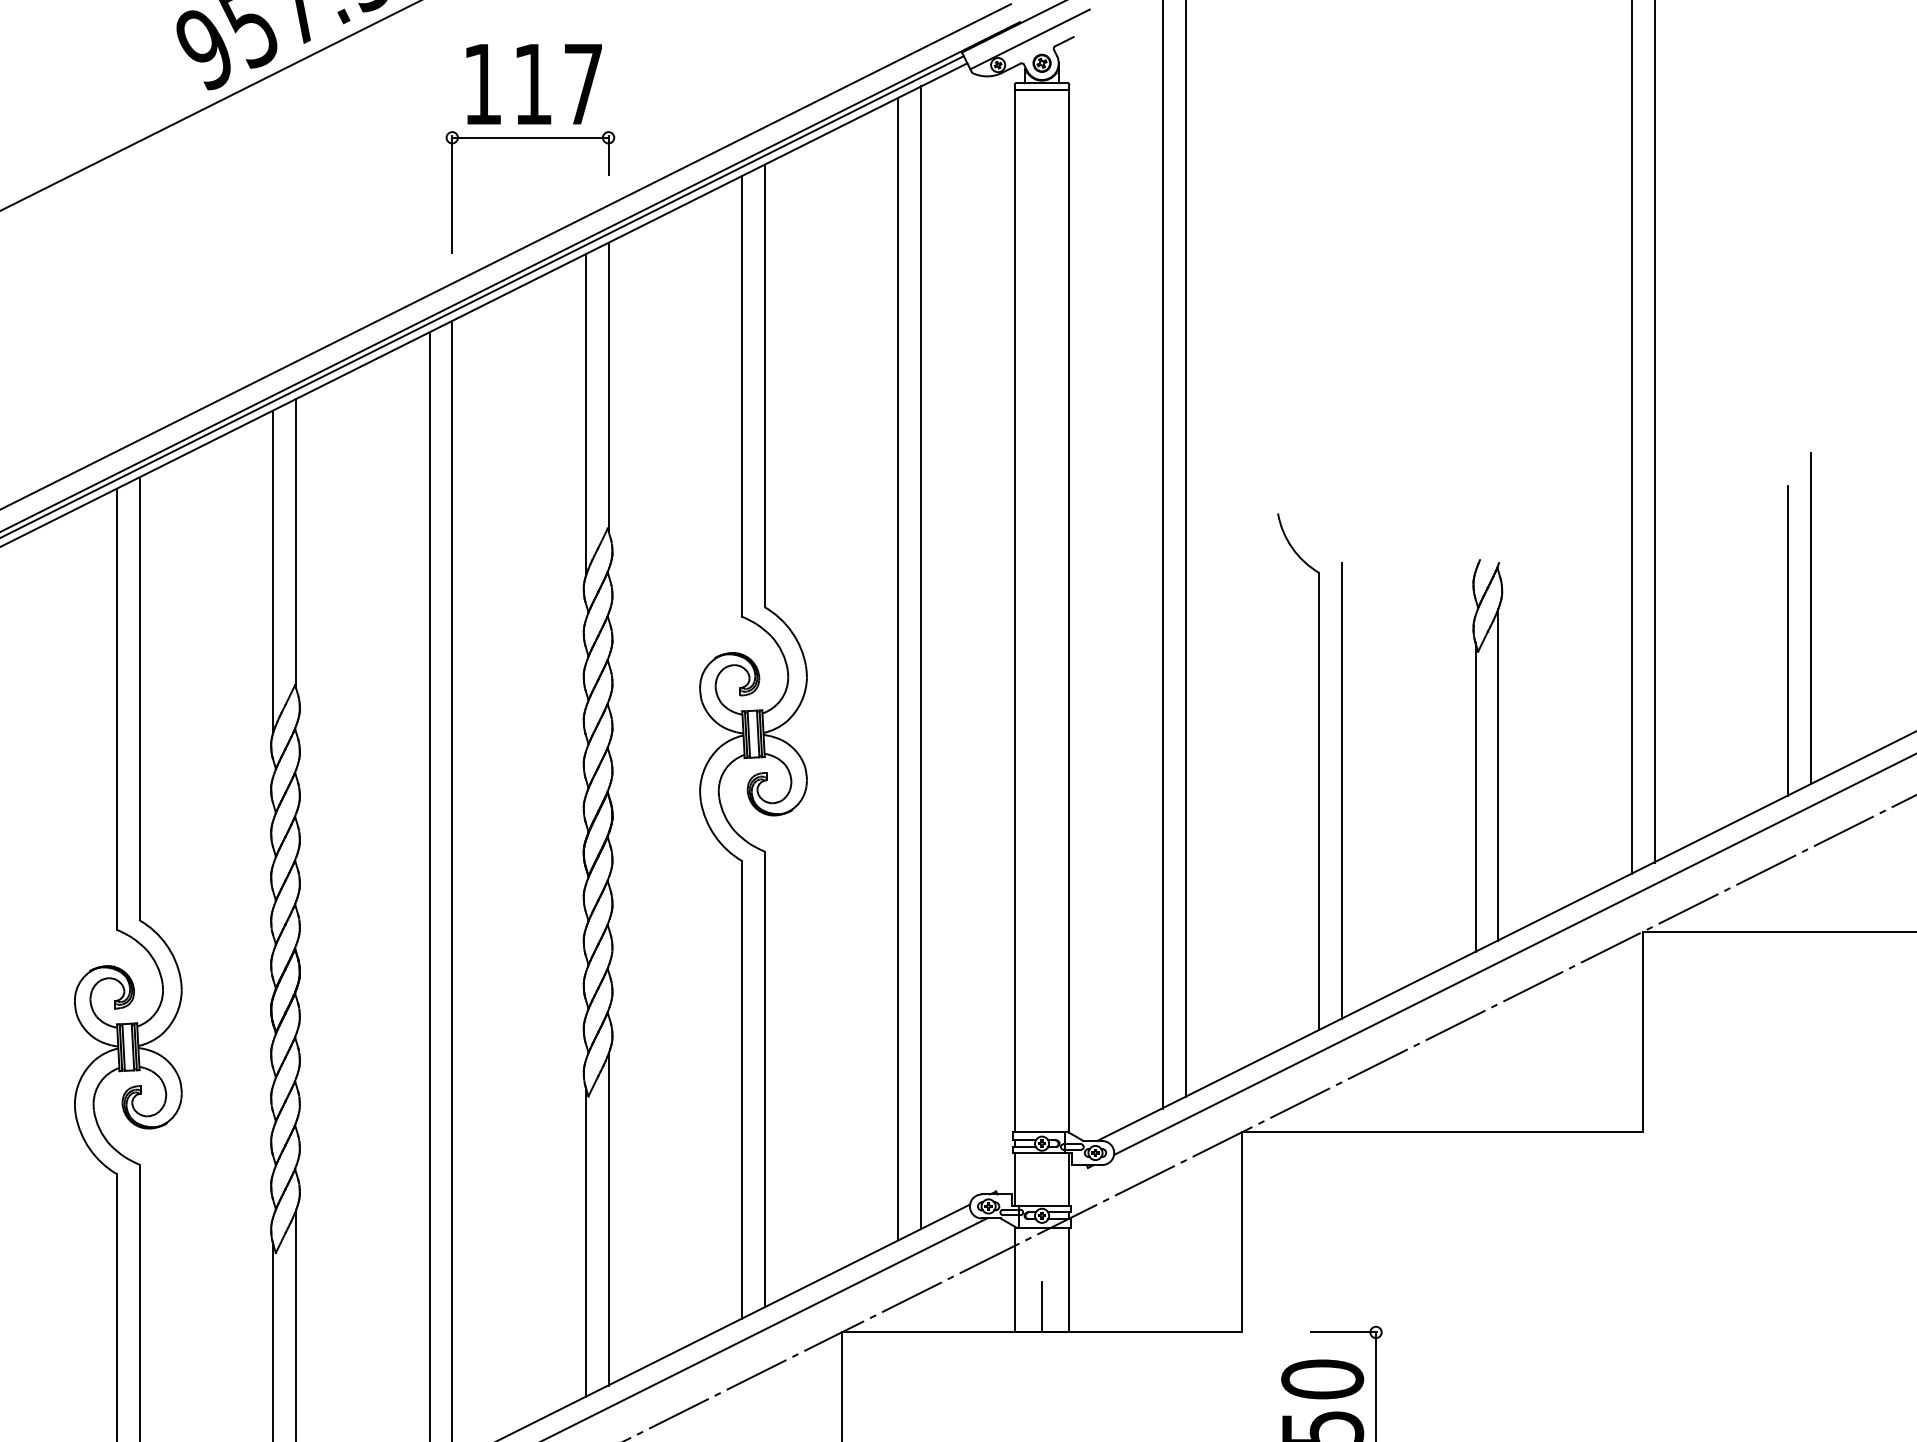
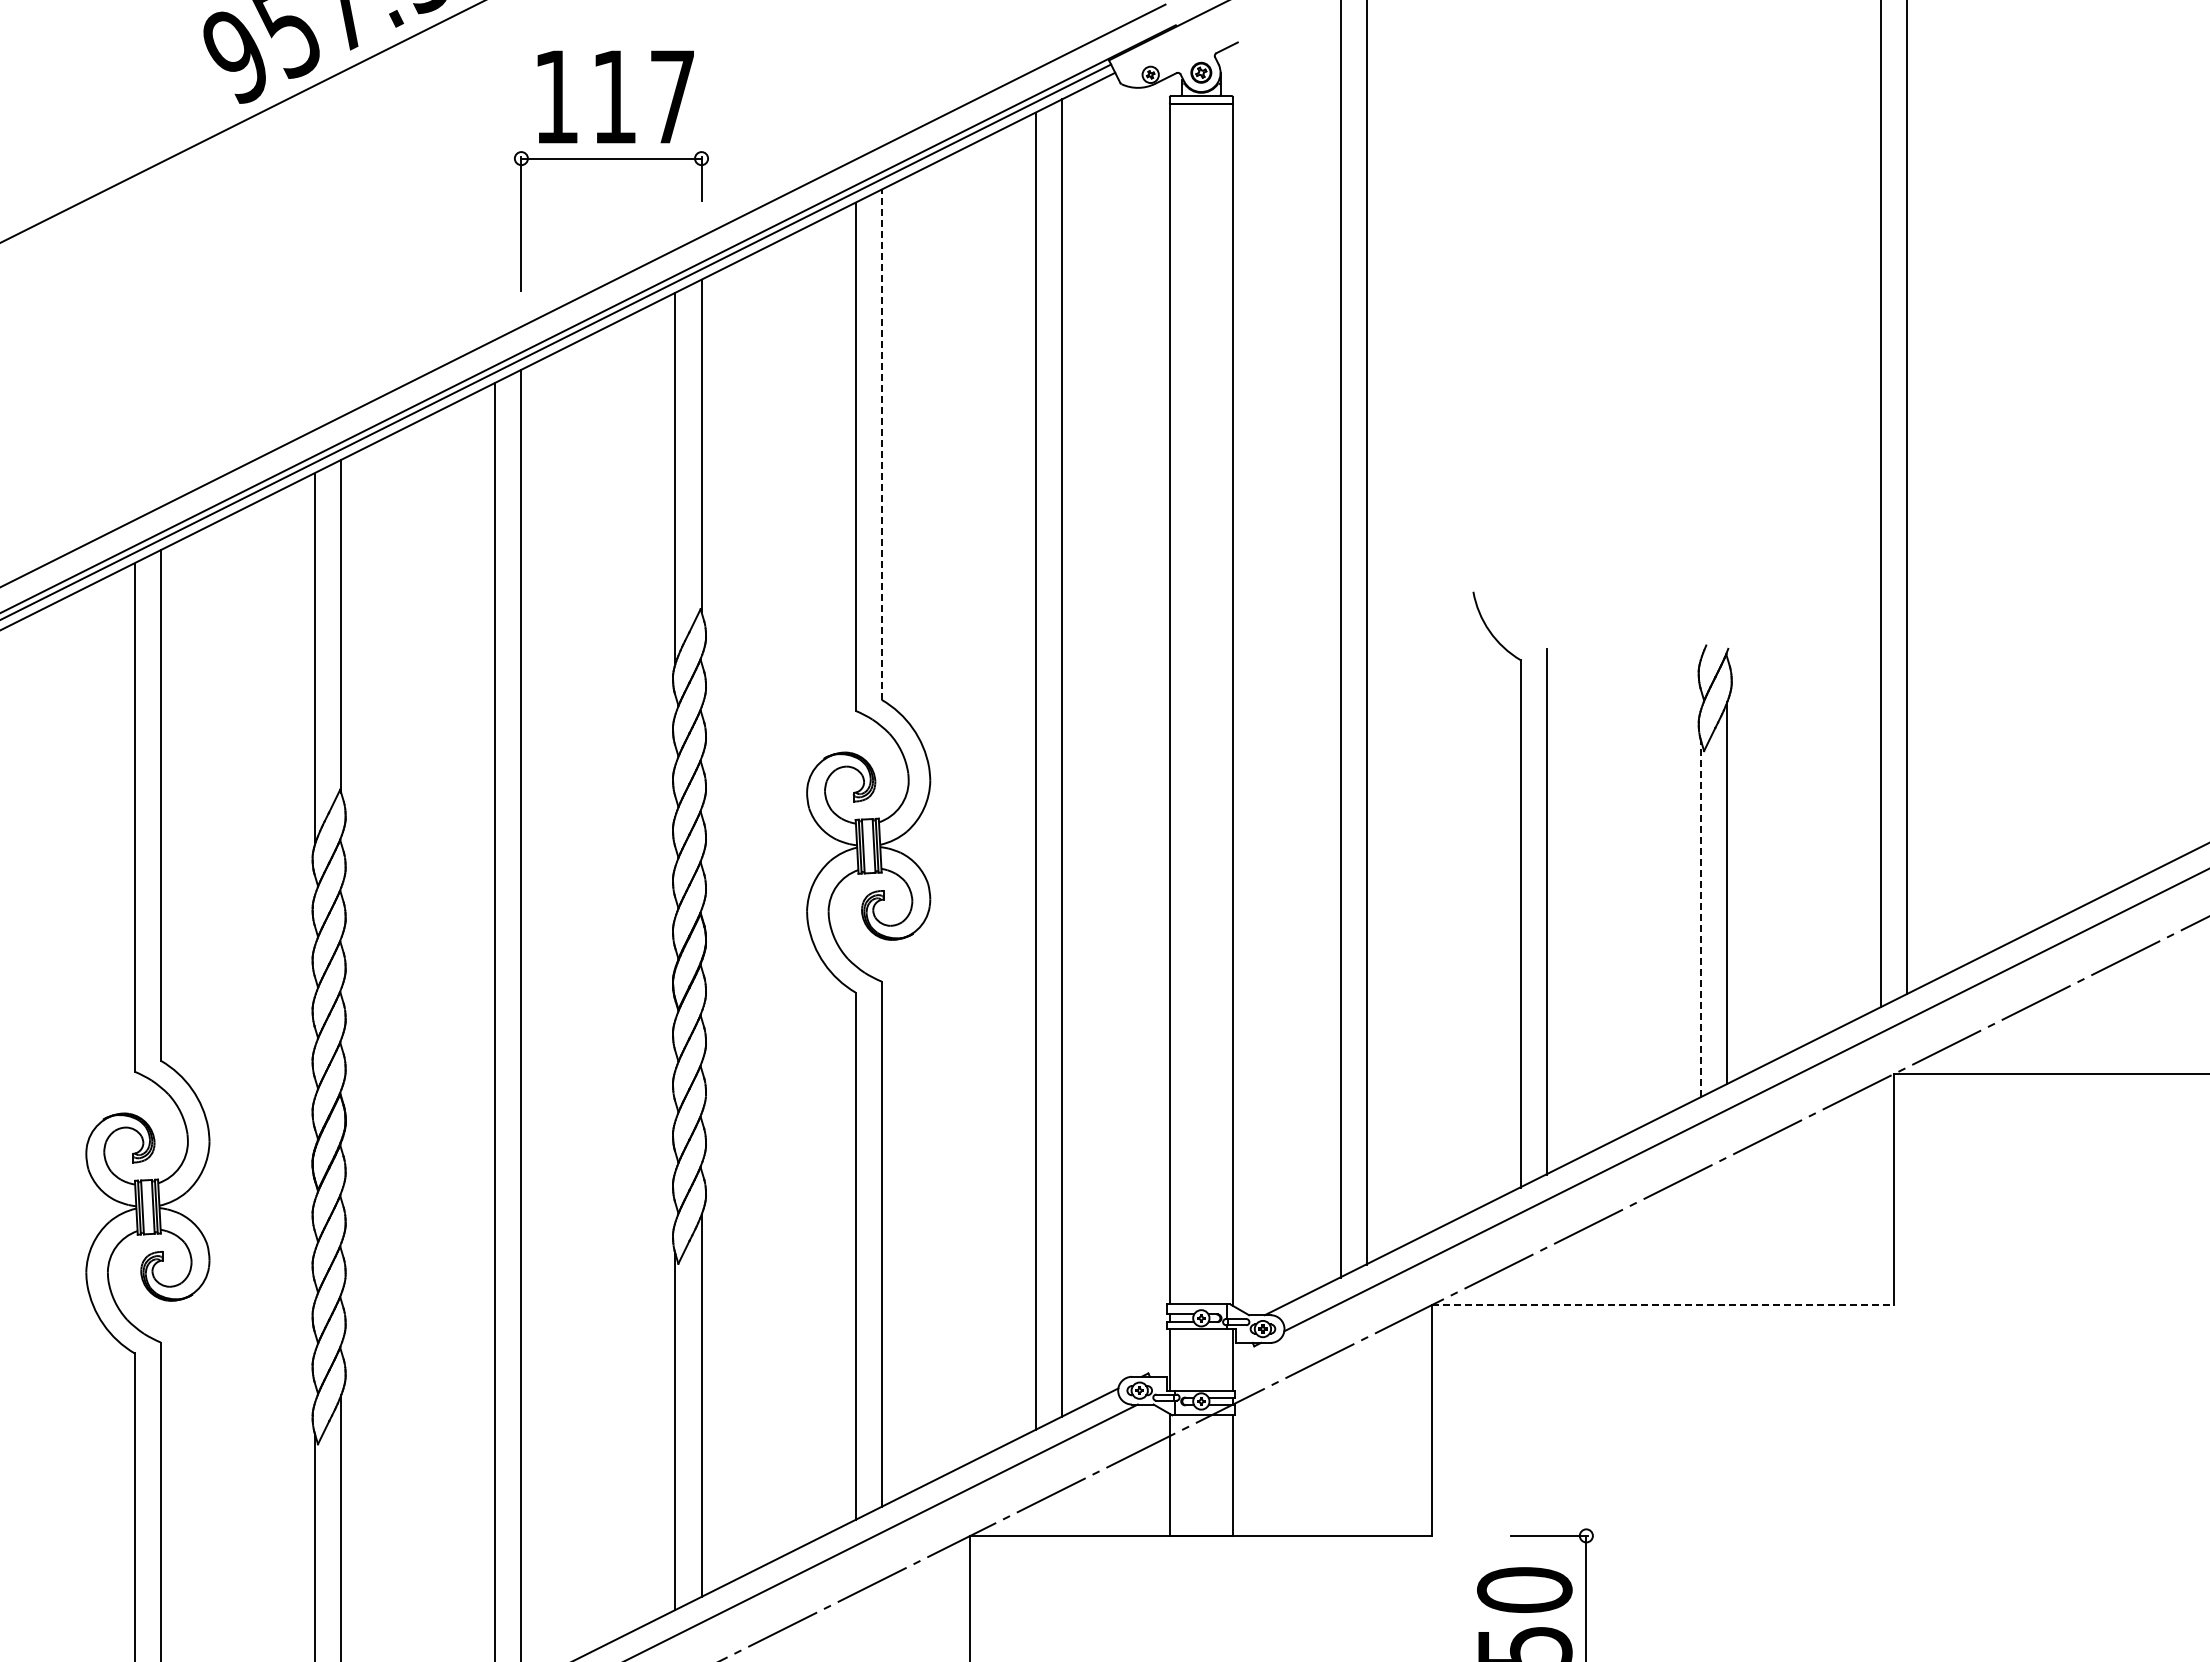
line: (1030, 38) -> (1187, 44), removed
line: (764, 385) -> (881, 444), solid -> dashed
line: (1810, 618) -> (2087, 712), removed
line: (1788, 640) -> (2061, 738), removed
line: (1475, 796) -> (1701, 918), solid -> dashed
line: (1442, 1131) -> (1663, 1304), solid -> dashed
line: (1042, 1306) -> (1201, 1506), removed

